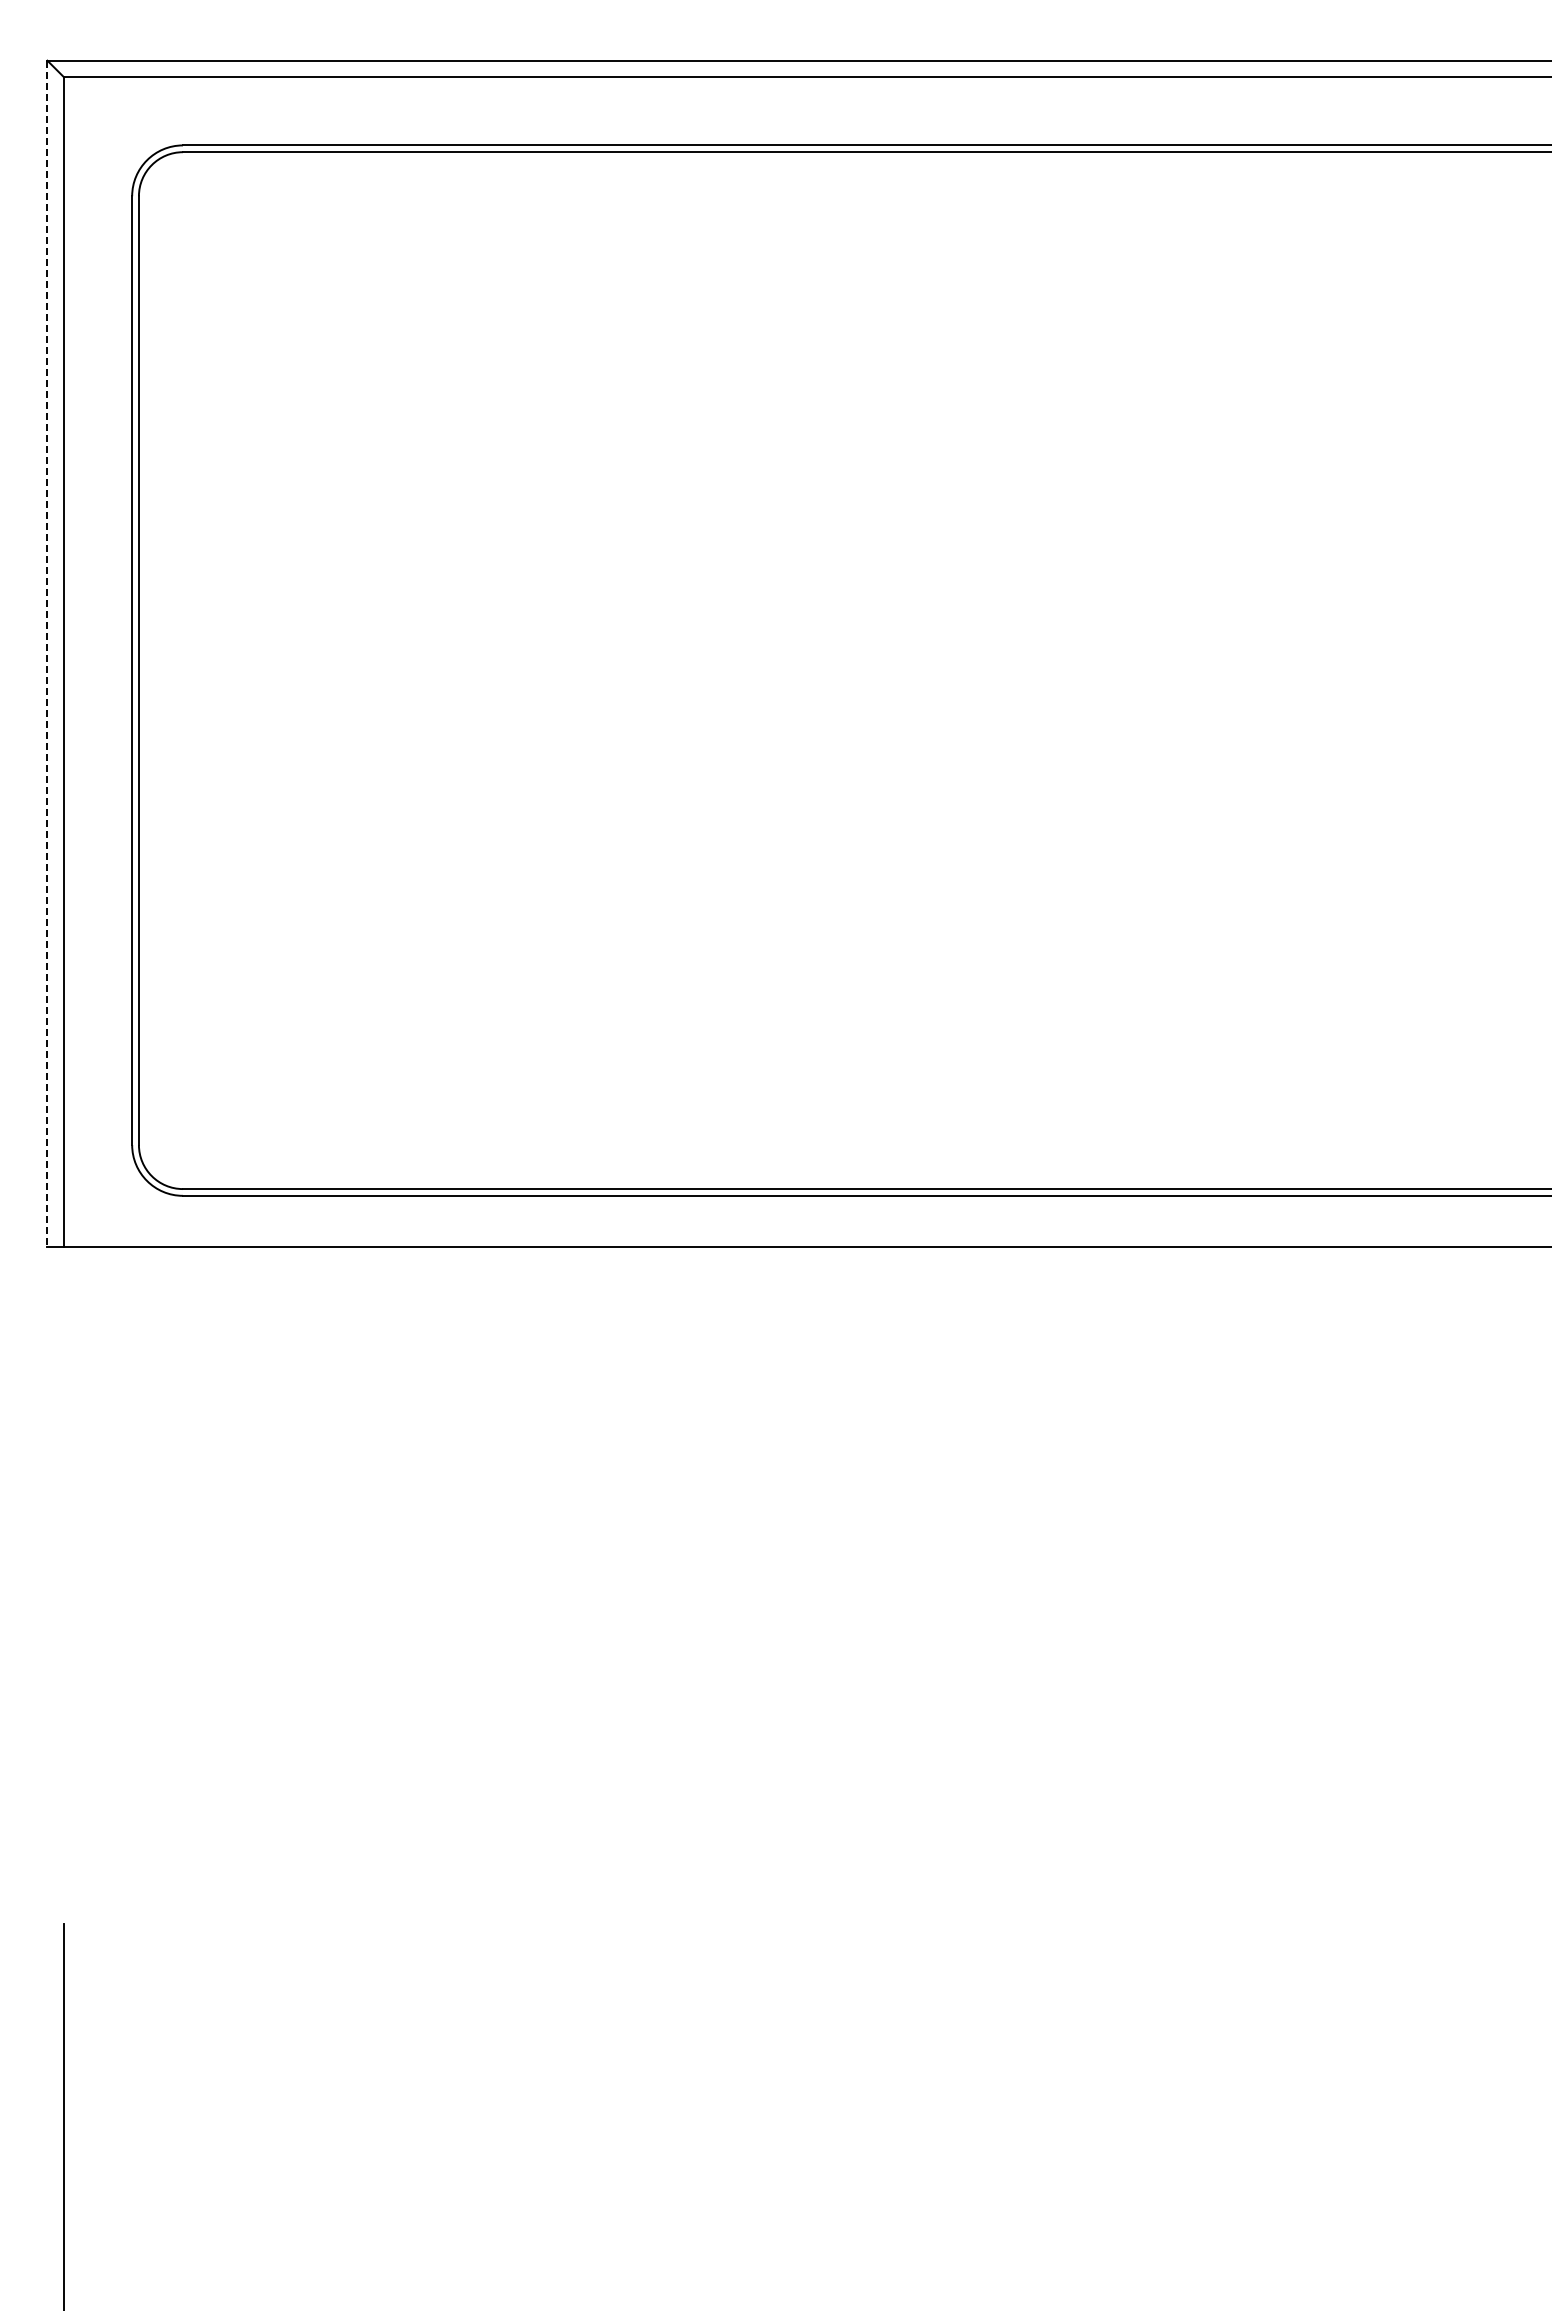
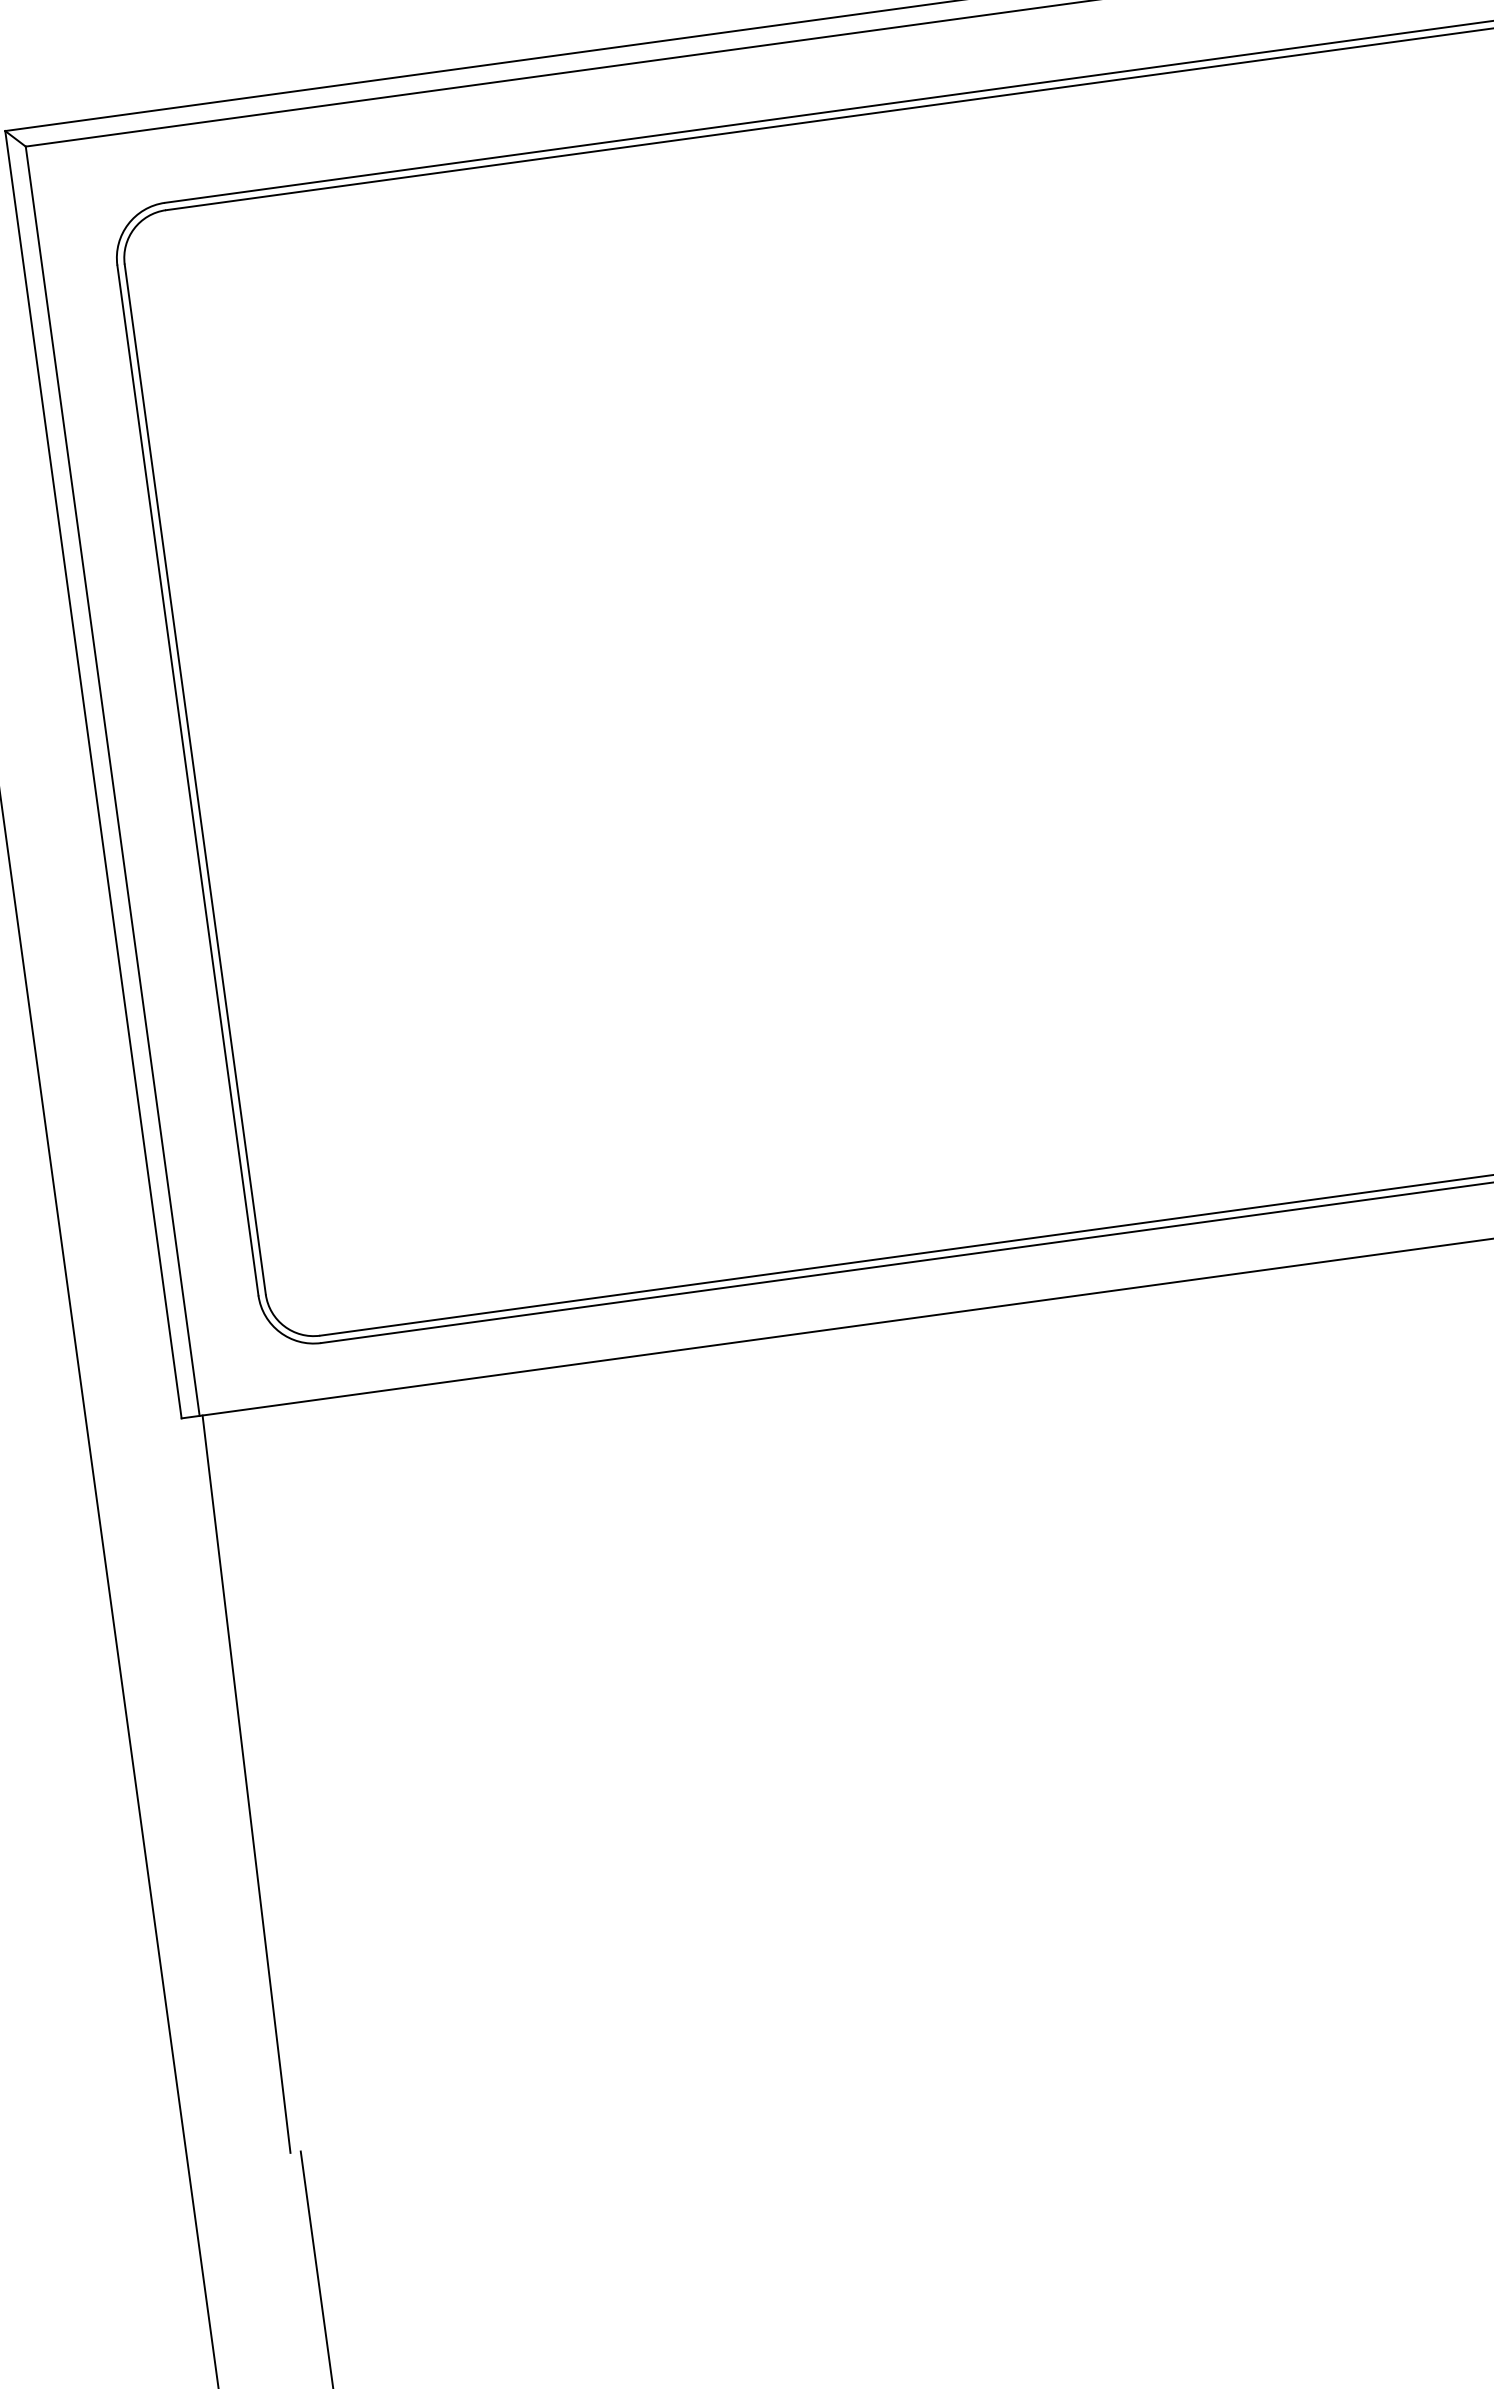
line: (47, 653) -> (93, 774), dashed -> solid
line: (60, 1585) -> (246, 1784), added

